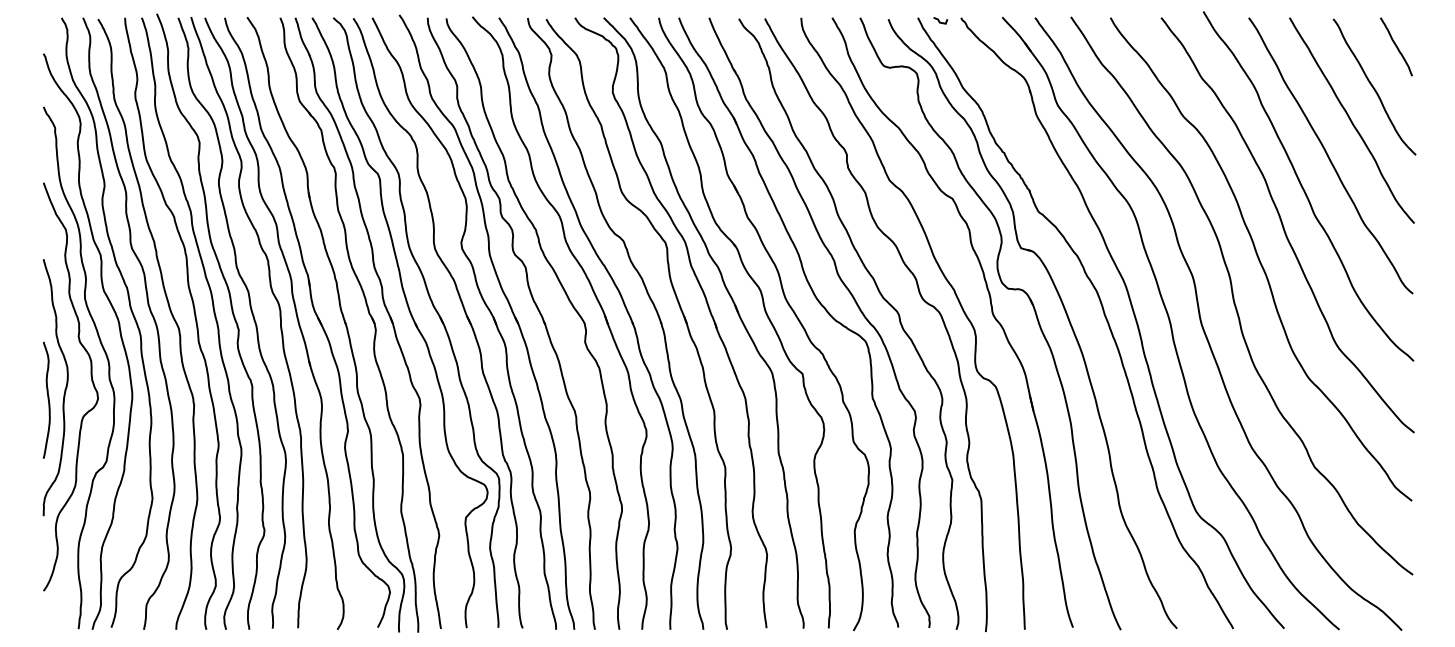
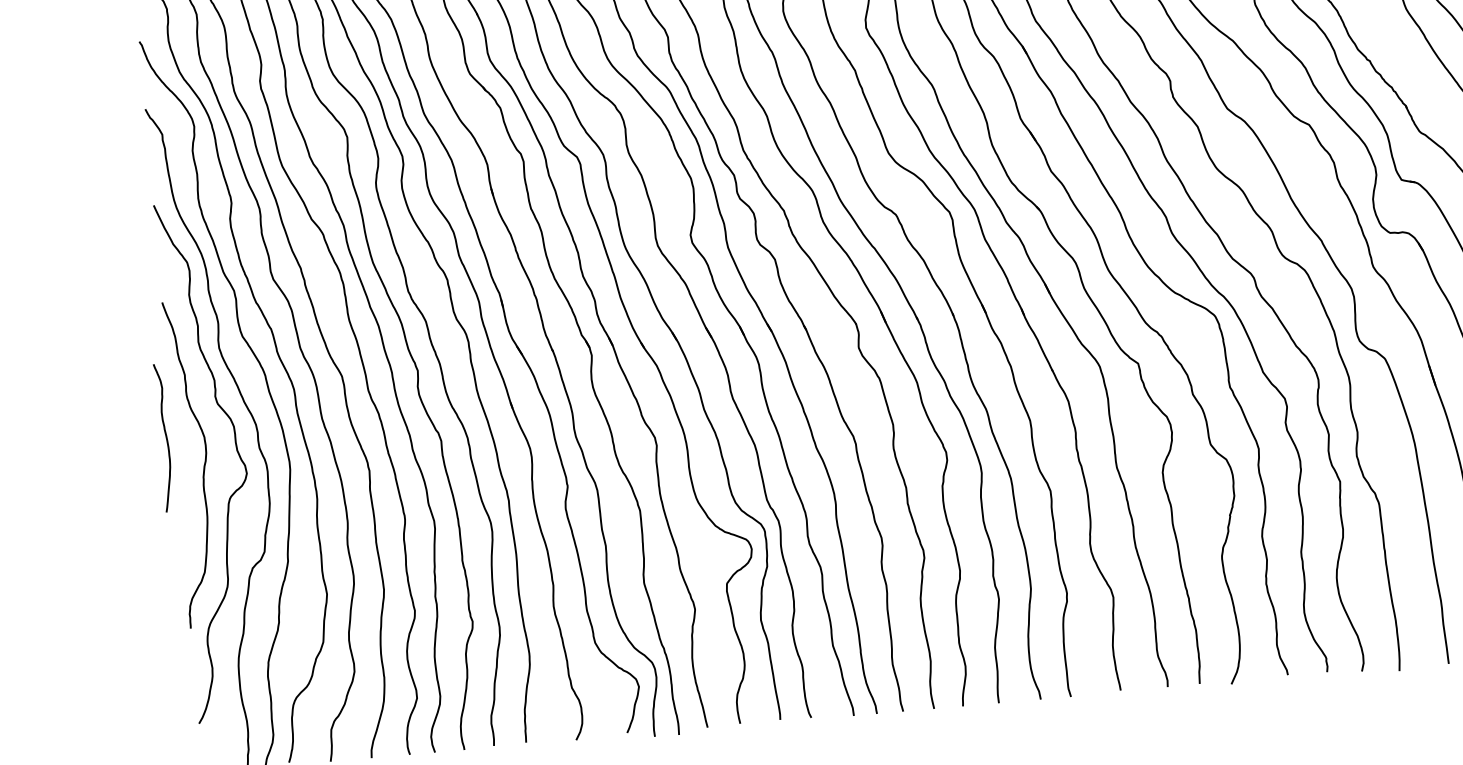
curve: (47, 399) -> (164, 436), moved

